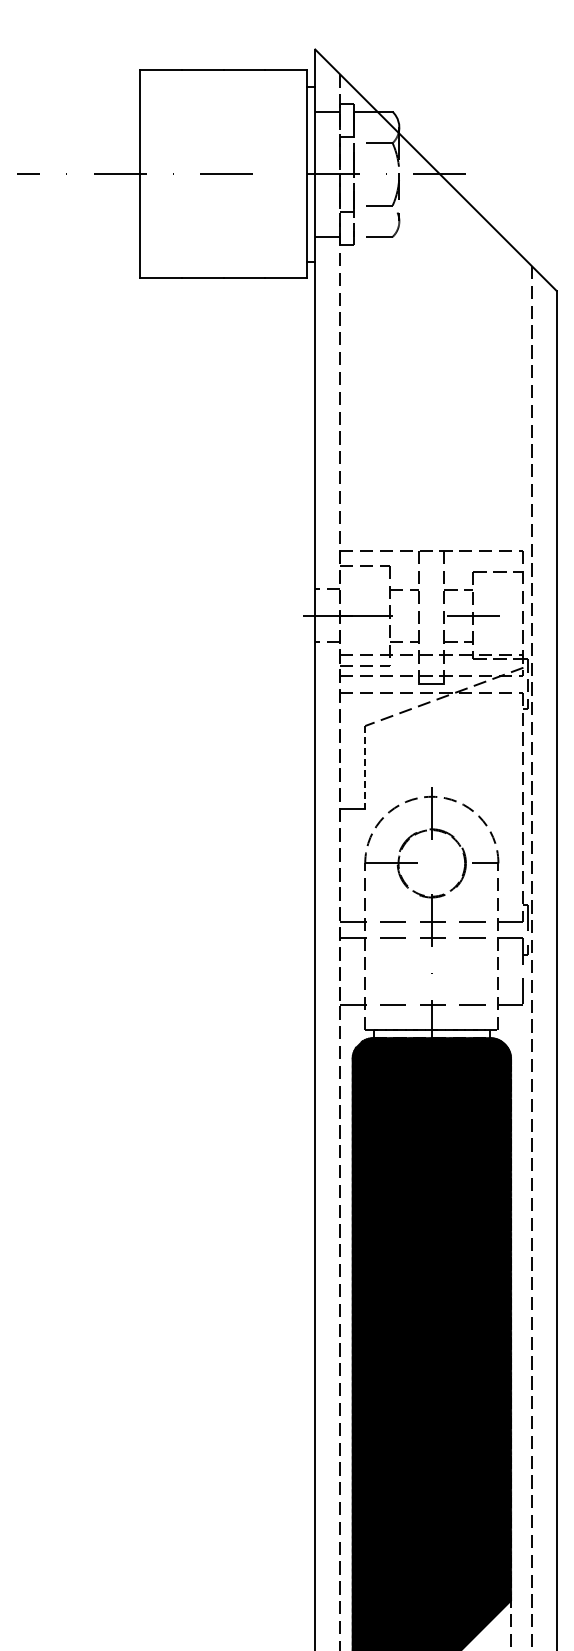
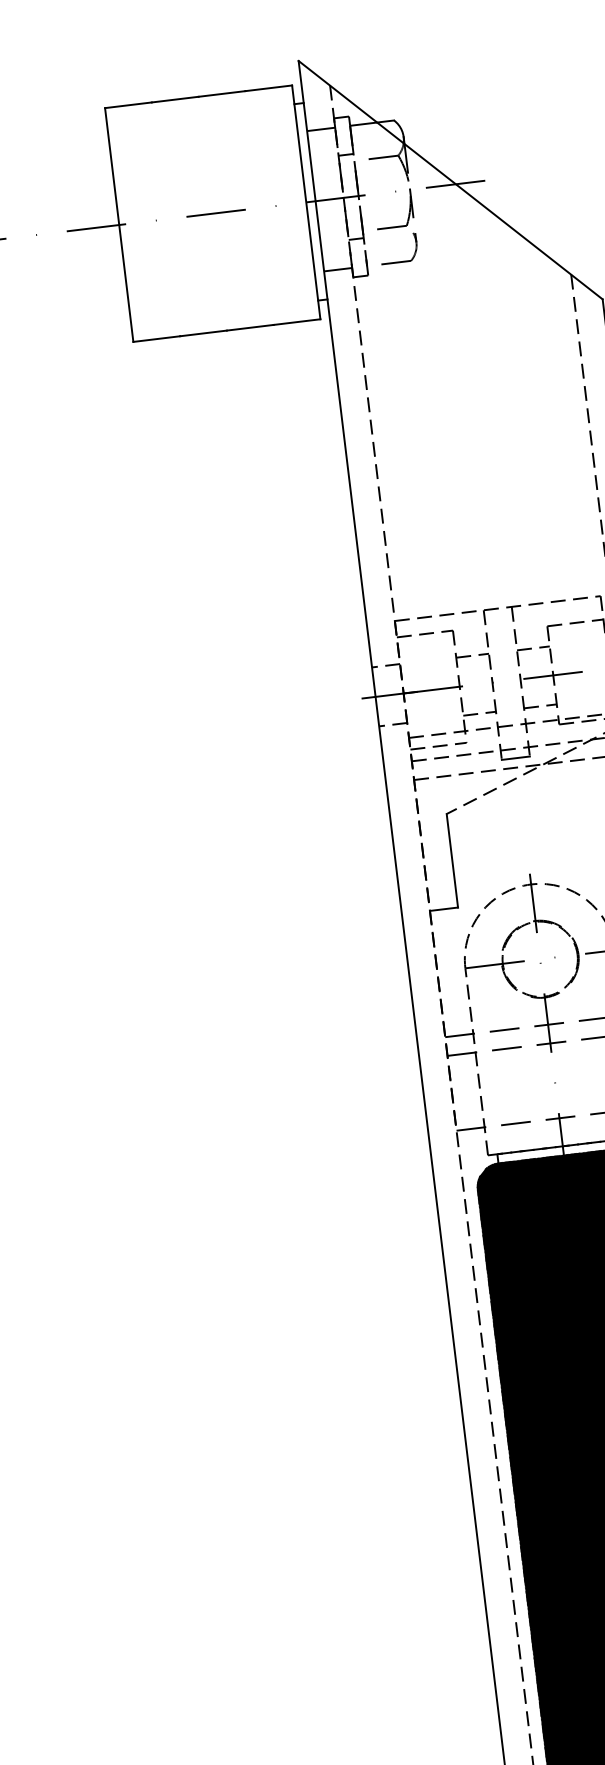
line: (365, 767) -> (452, 860), dashed -> solid

